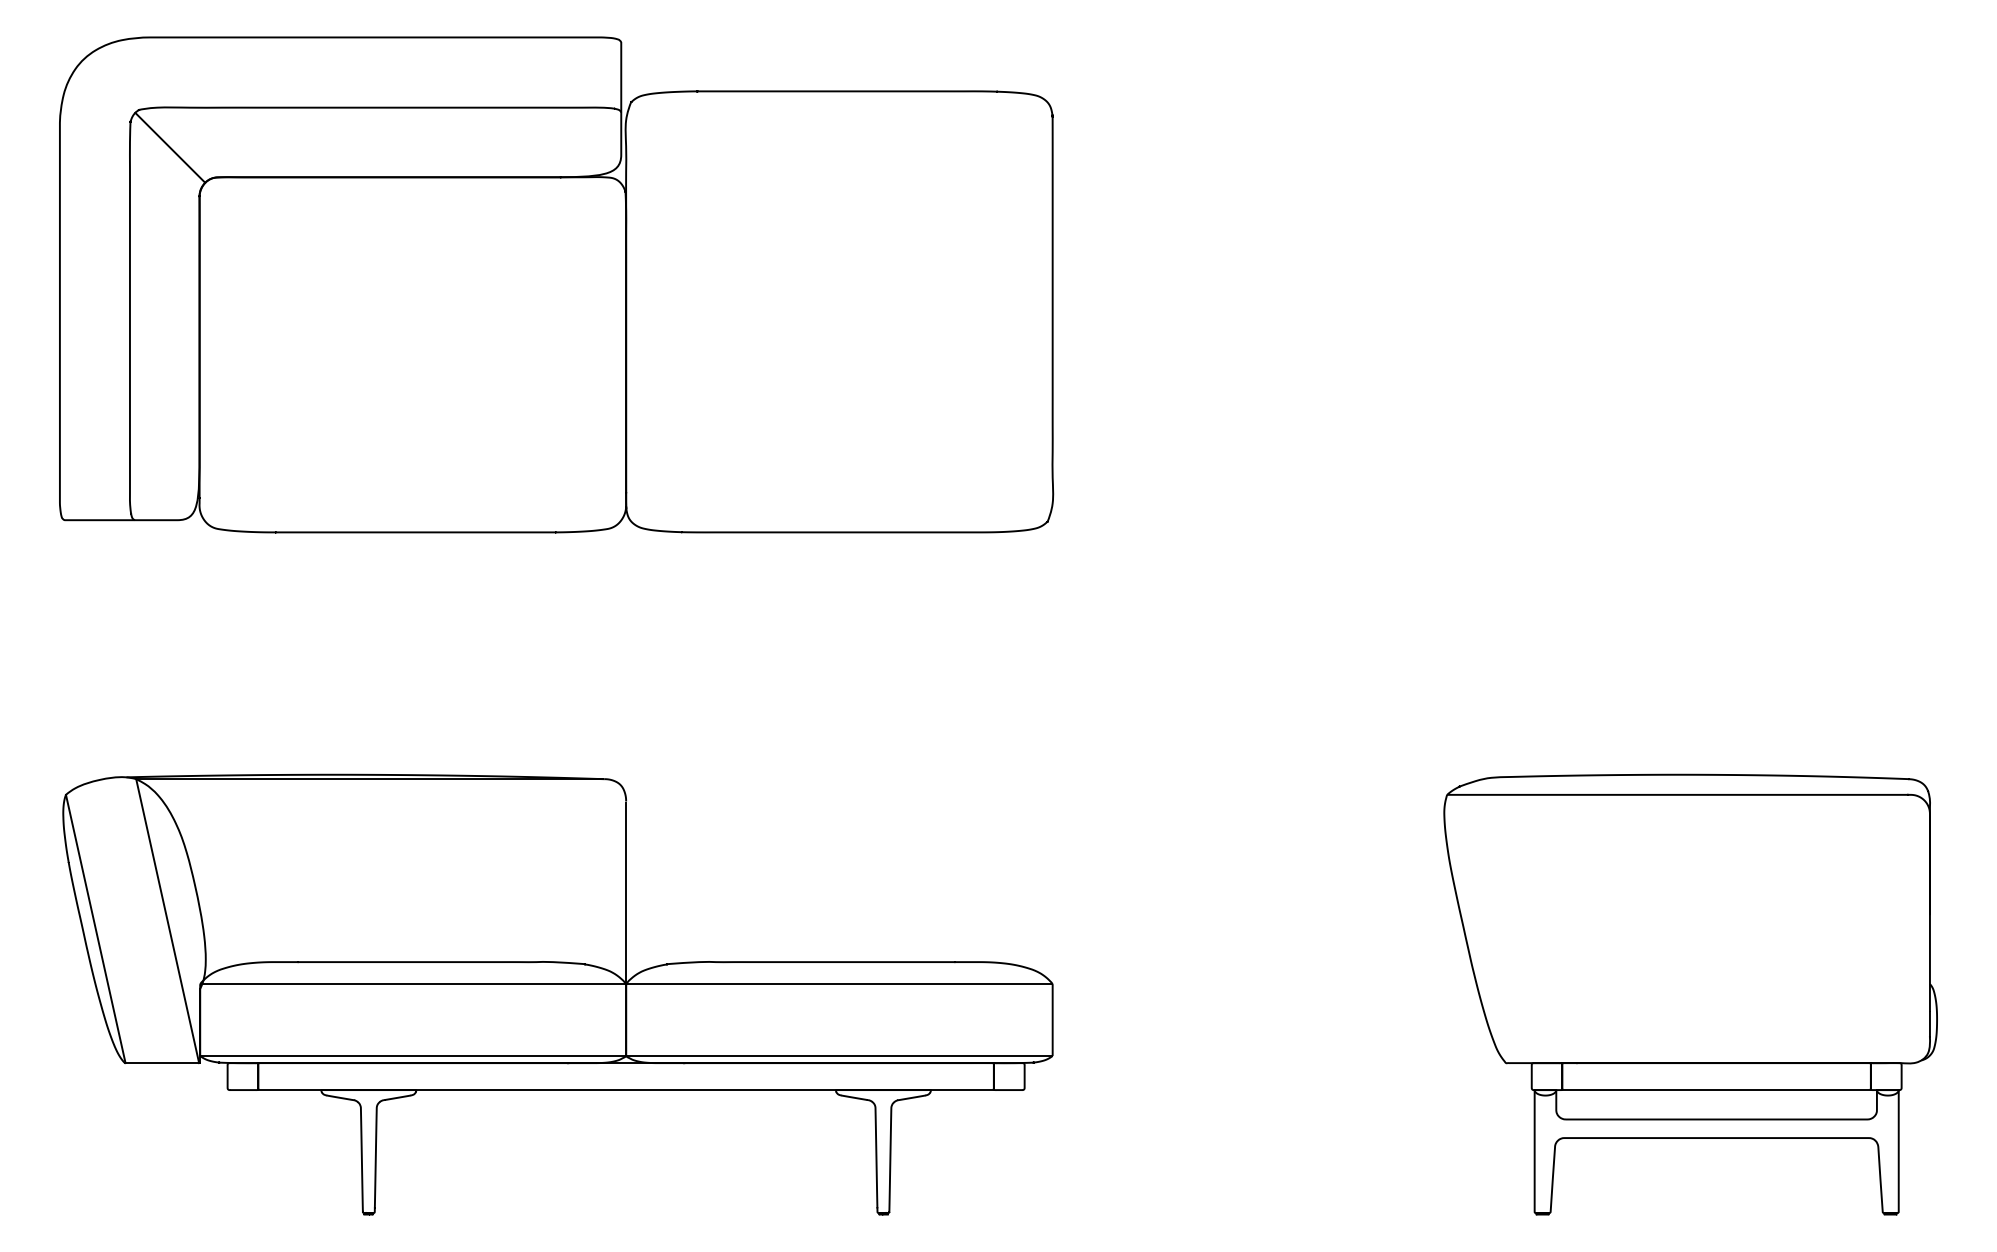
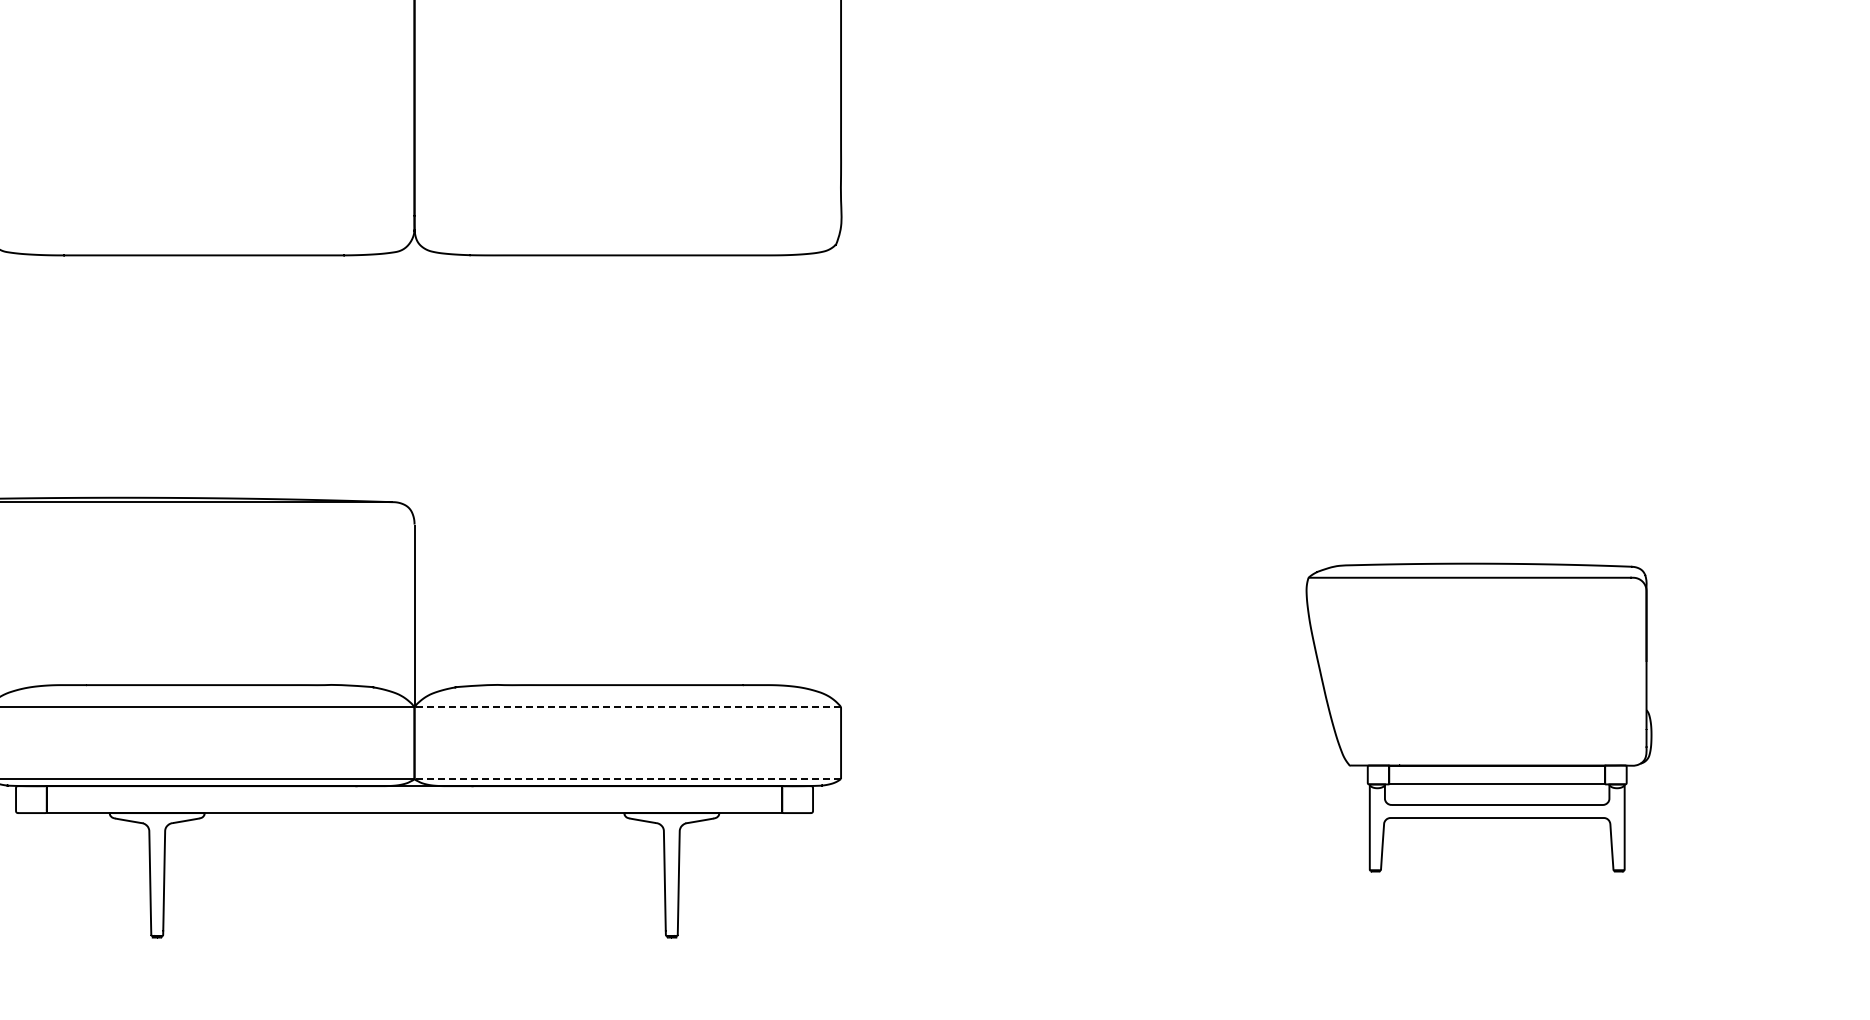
line: (838, 984) -> (626, 707), solid -> dashed
part: (1690, 994) -> (1478, 717), size x0.7
line: (838, 1055) -> (626, 778), solid -> dashed

